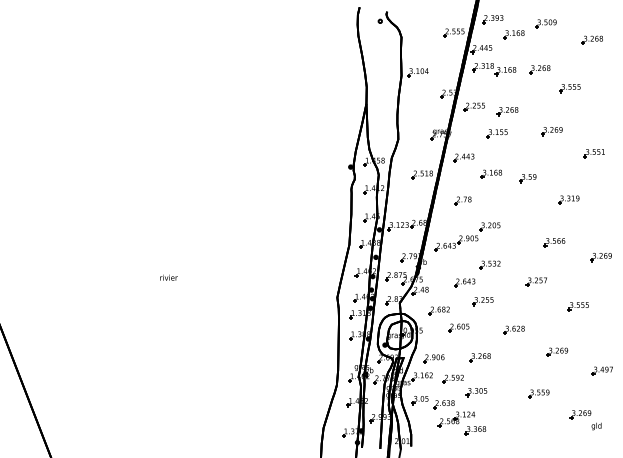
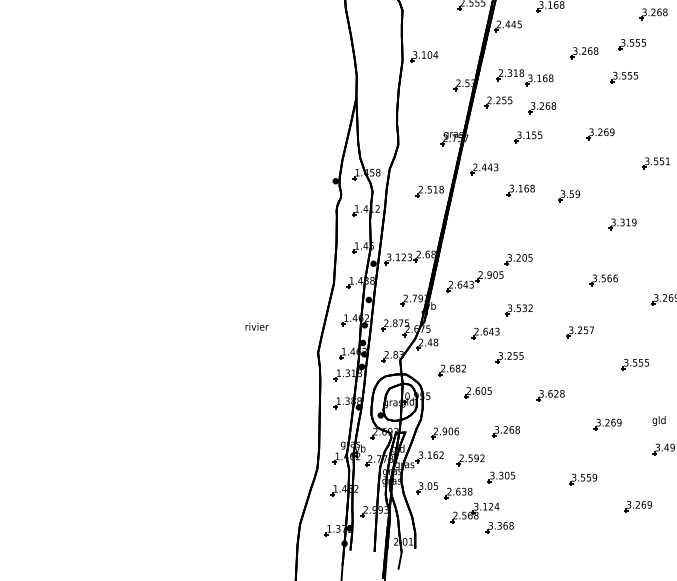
part: (575, 63) -> (631, 44), added
part: (494, 69) -> (524, 77), moved
part: (462, 200) -> (482, 225), removed
text: (168, 277) -> (256, 326), moved
text: (596, 426) -> (658, 421), moved

